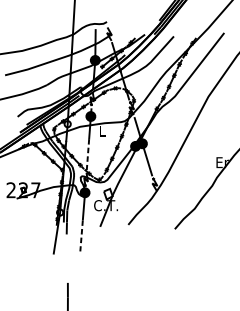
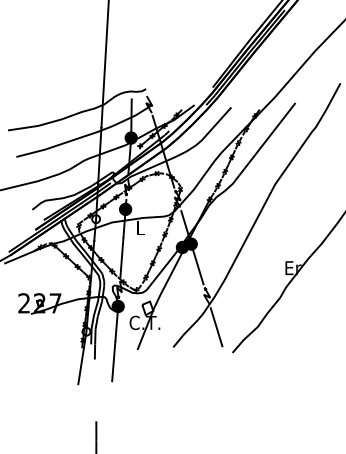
line: (87, 154) -> (121, 257), dashed -> solid
line: (162, 209) -> (216, 327), added
line: (81, 235) -> (113, 361), dashed -> solid

